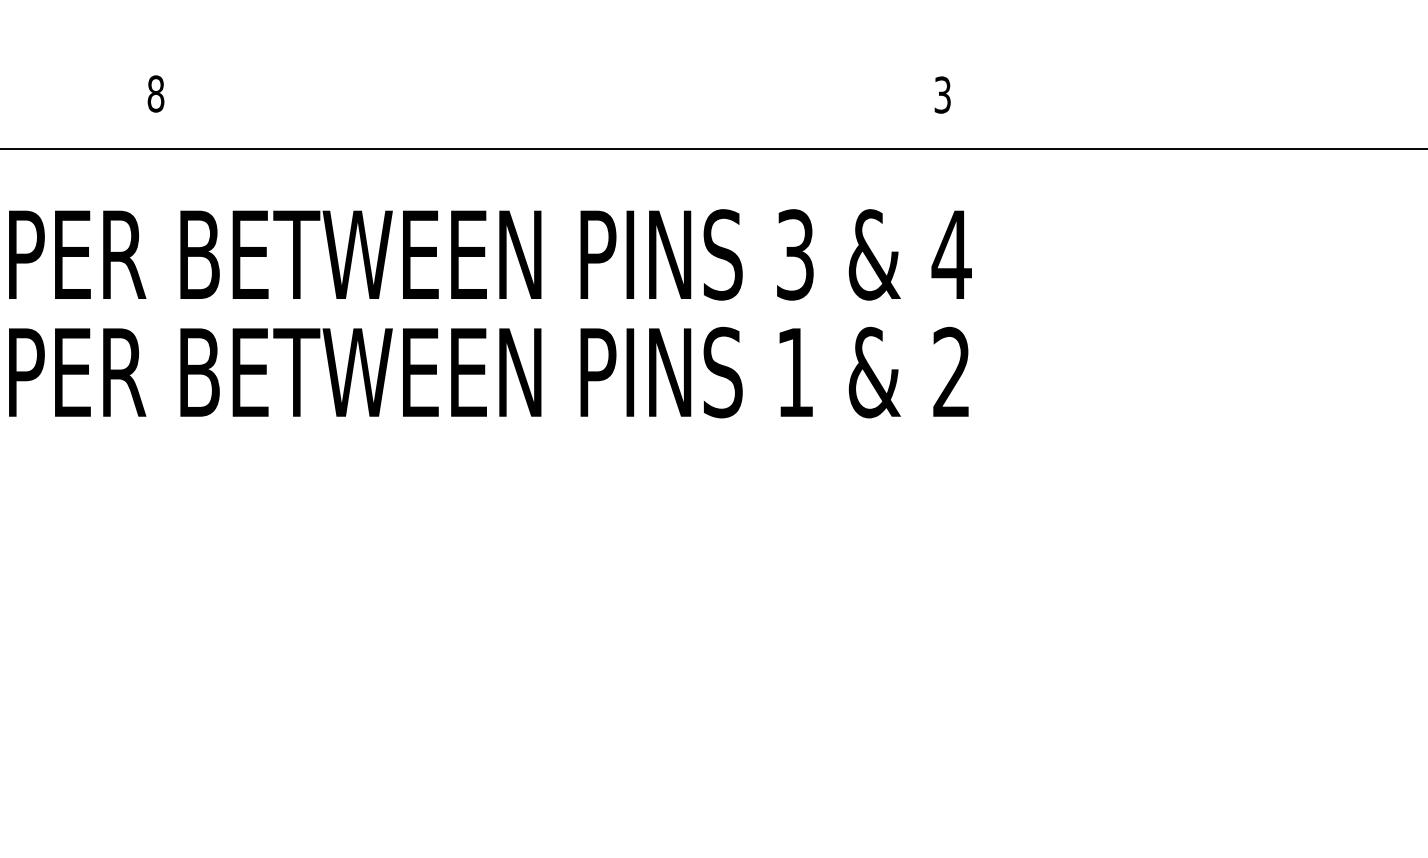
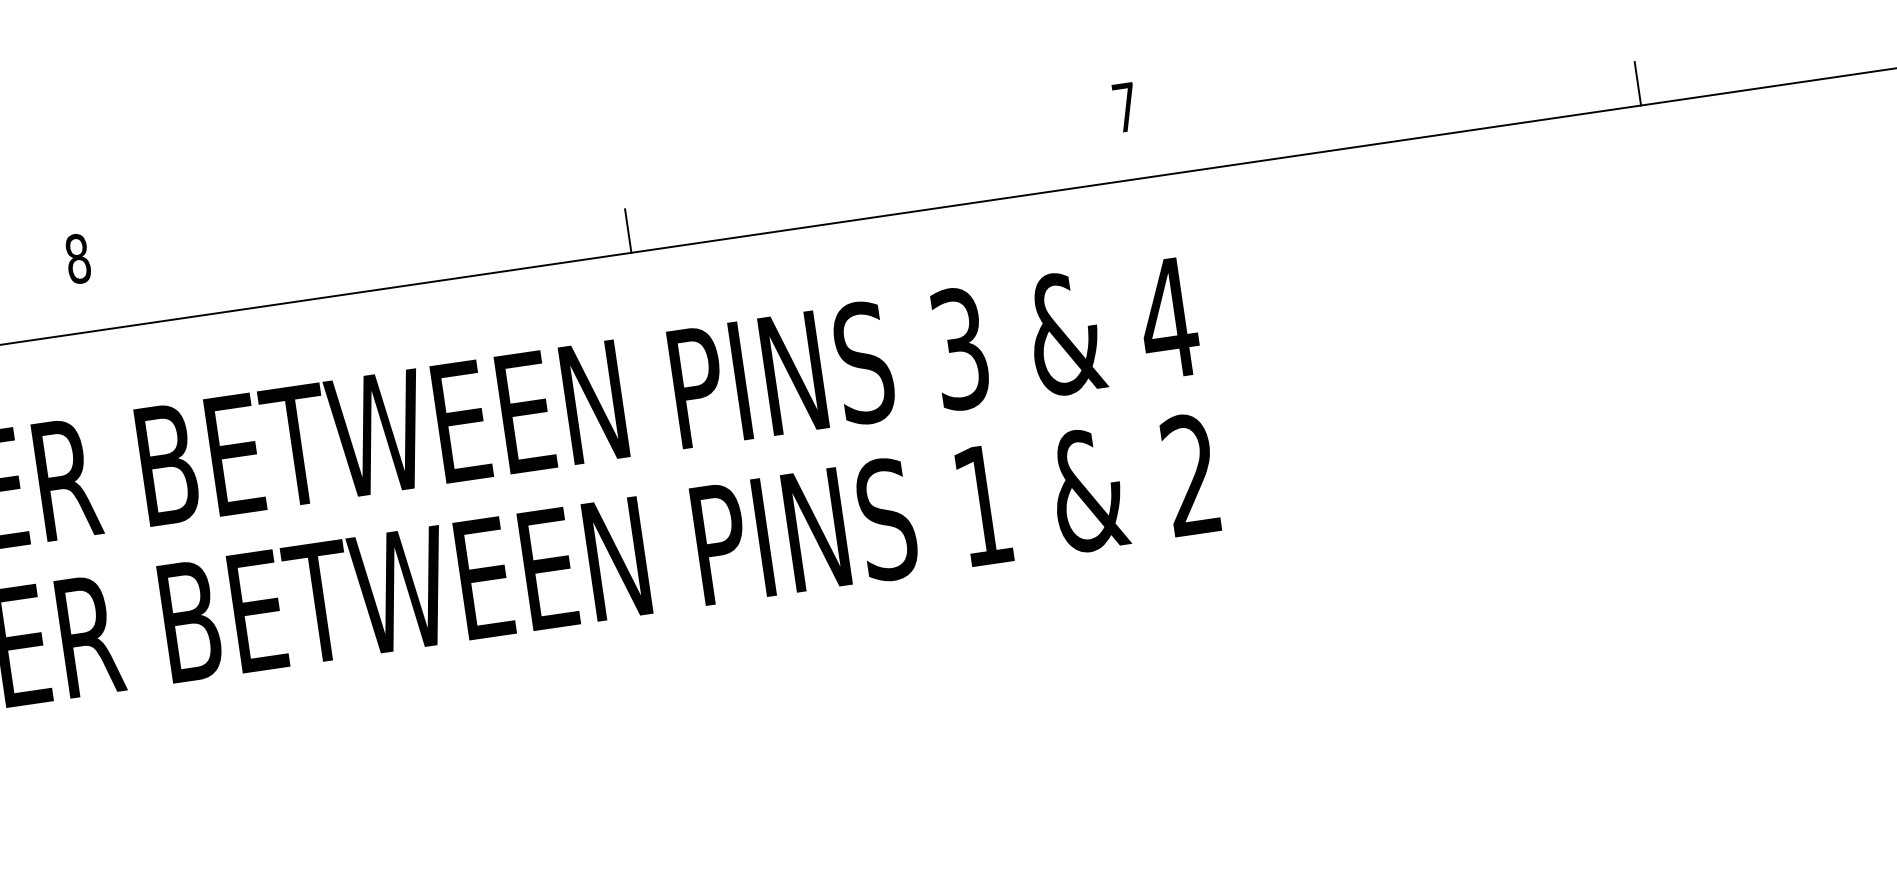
text: (942, 94) -> (1124, 106), 3 -> 7
line: (563, 132) -> (627, 231), added
line: (1322, 132) -> (1638, 83), added

